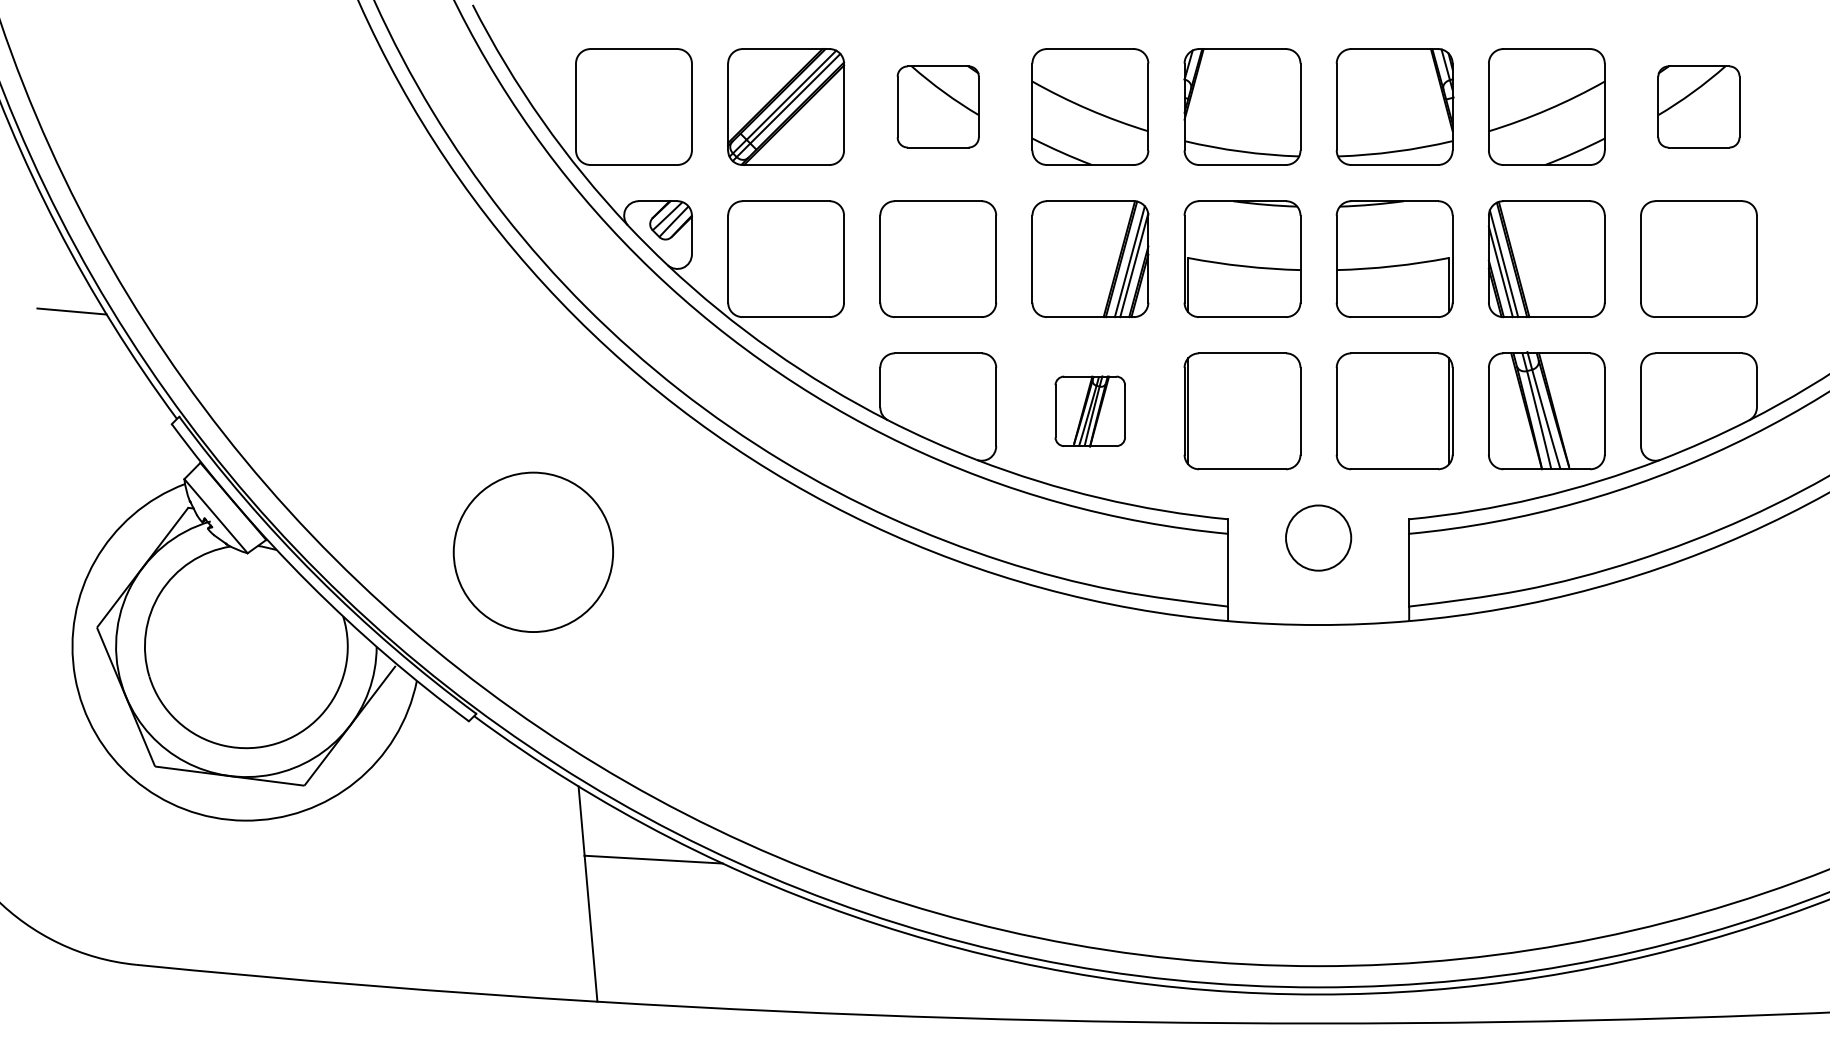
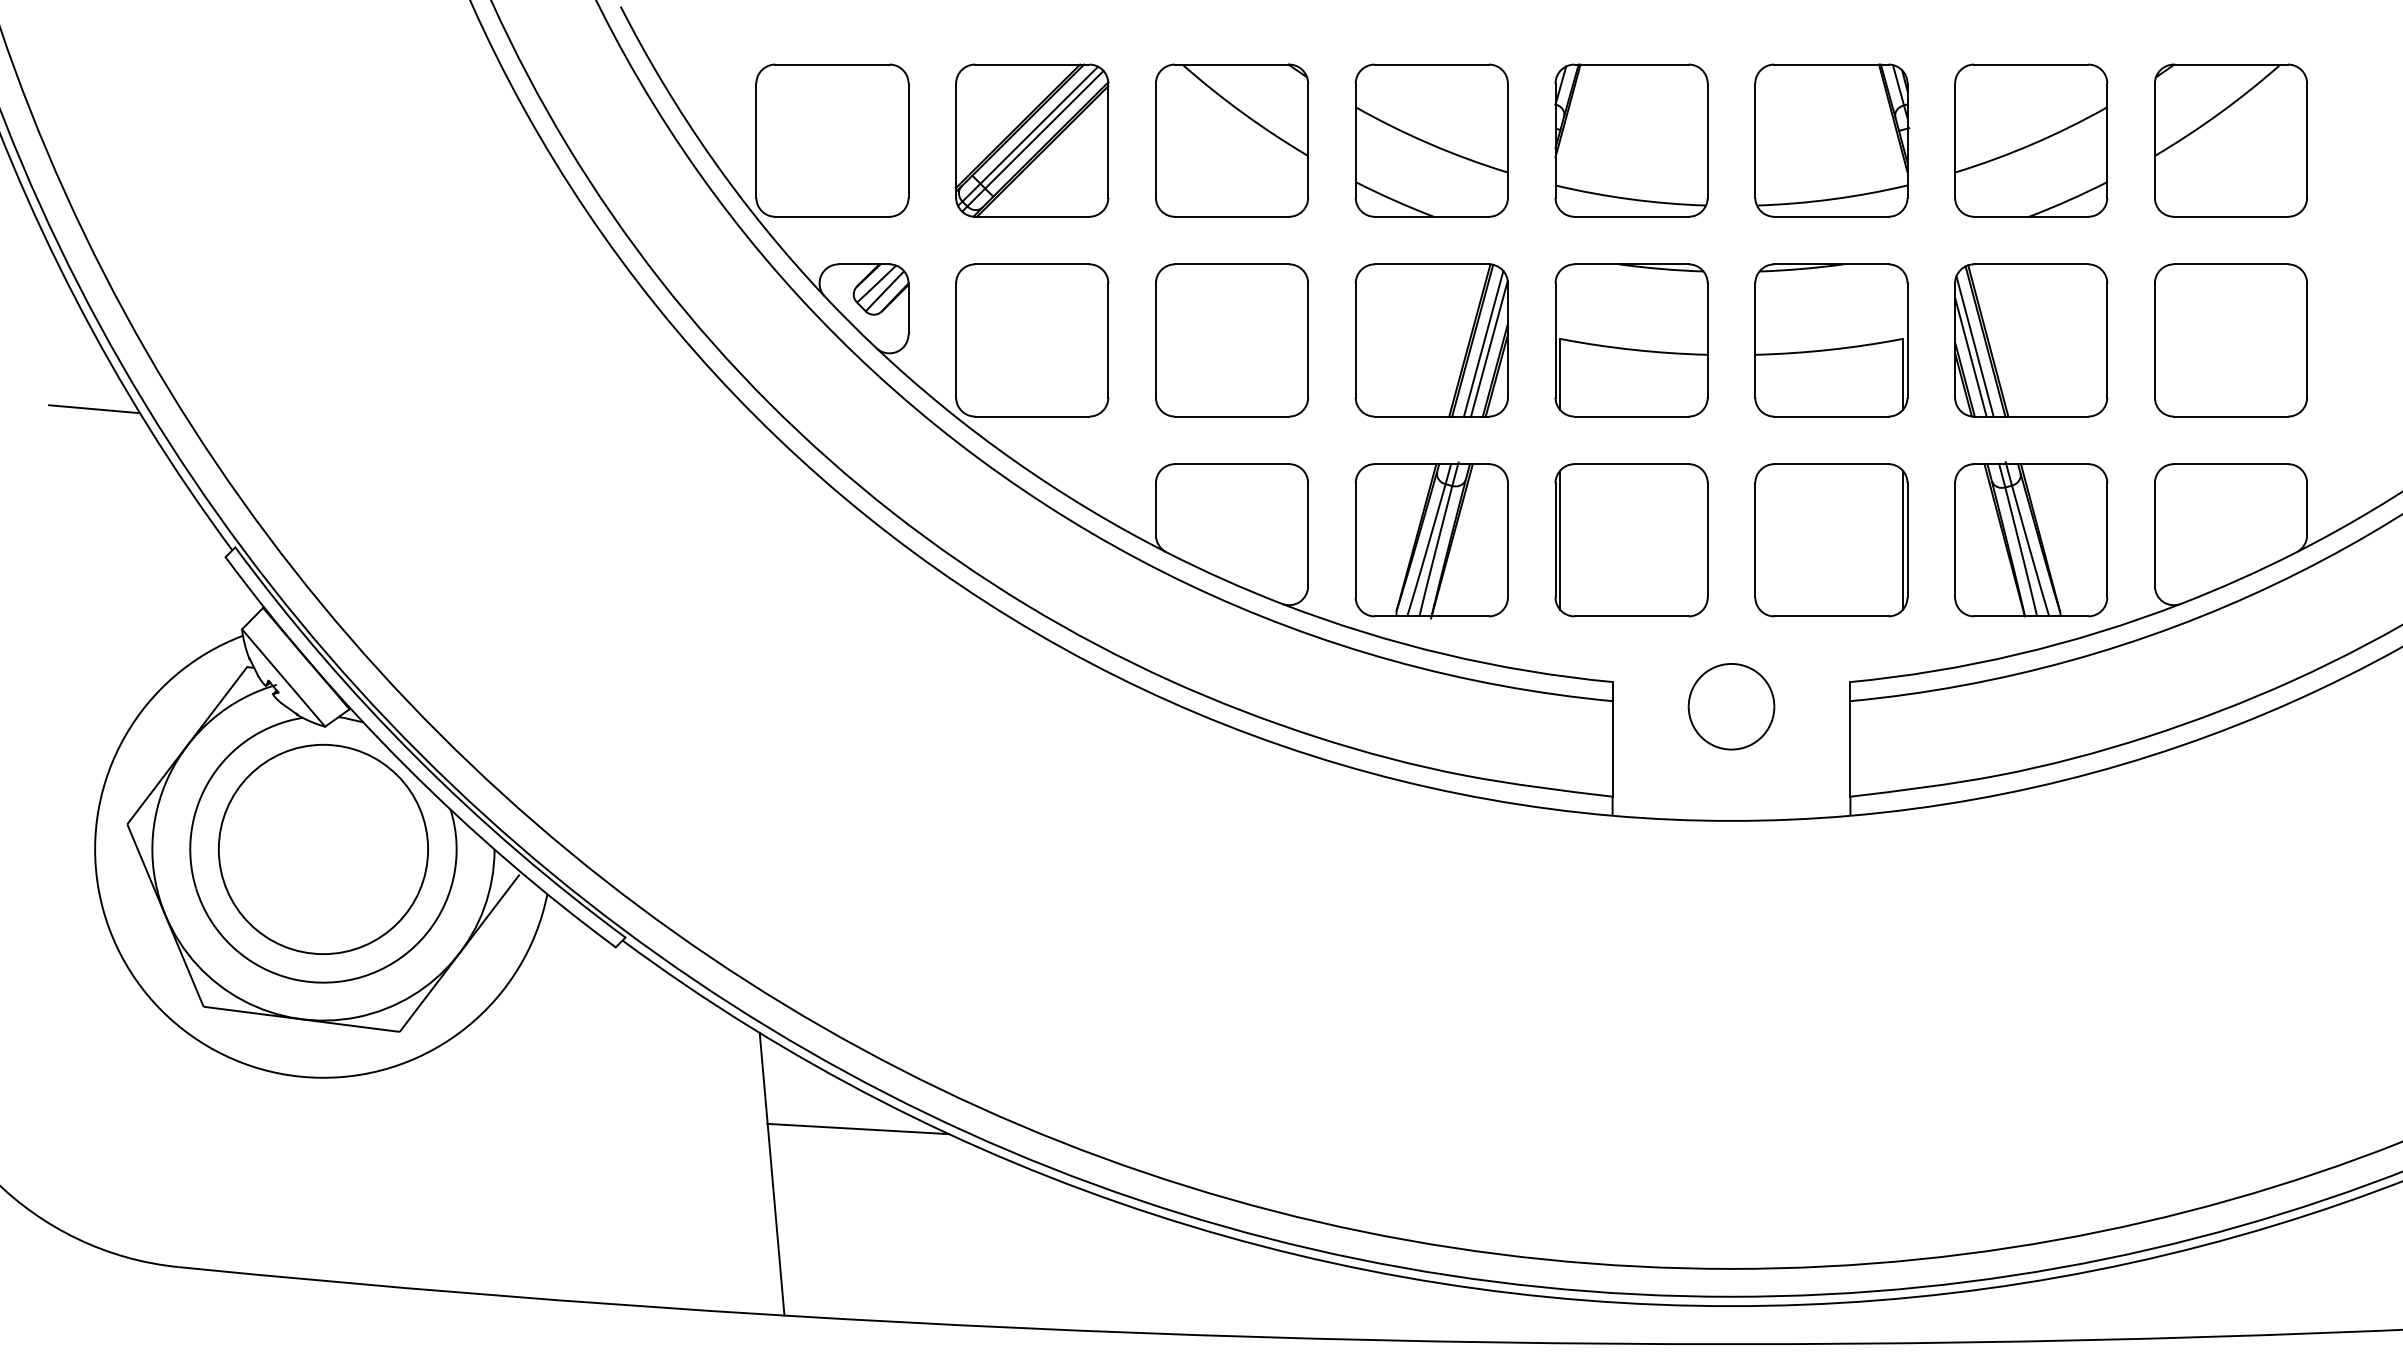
part: (937, 106) -> (1231, 140), size x1.43
part: (1698, 106) -> (2230, 140), size x1.43
part: (1090, 411) -> (1431, 540), size x1.67
circle: (532, 551) -> (322, 848), moved

